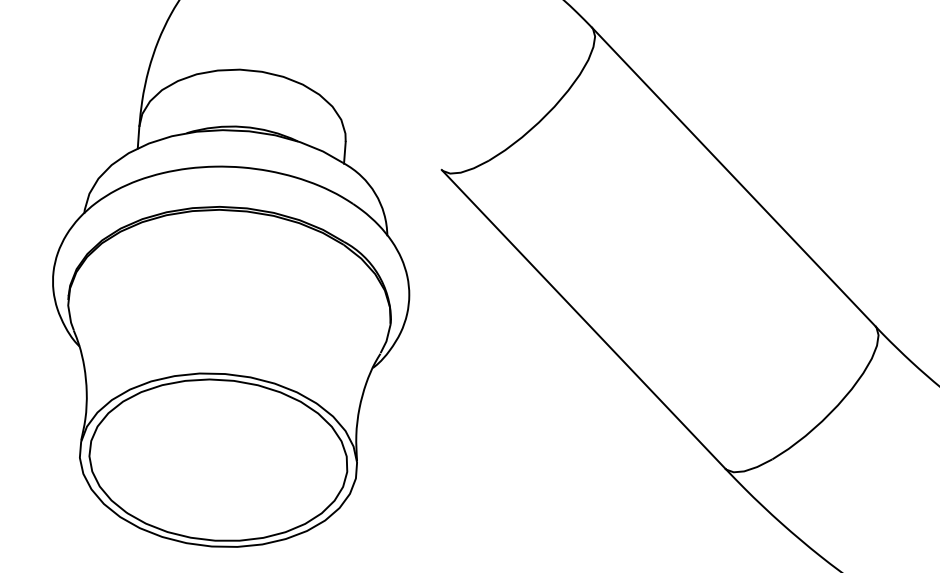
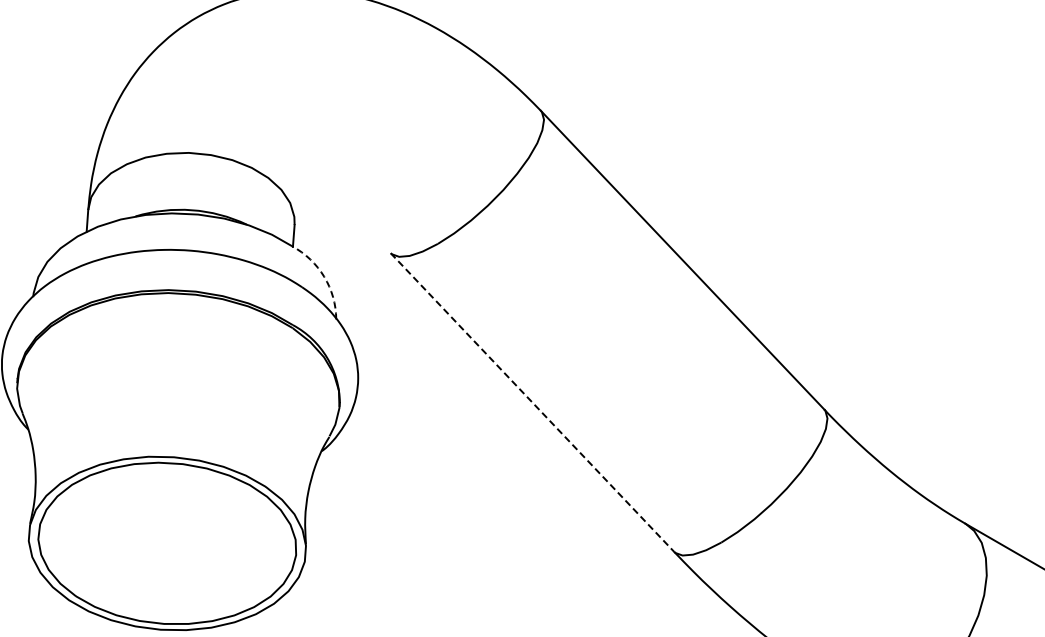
arc: (375, 193) -> (324, 276), solid -> dashed
line: (583, 319) -> (532, 402), solid -> dashed

